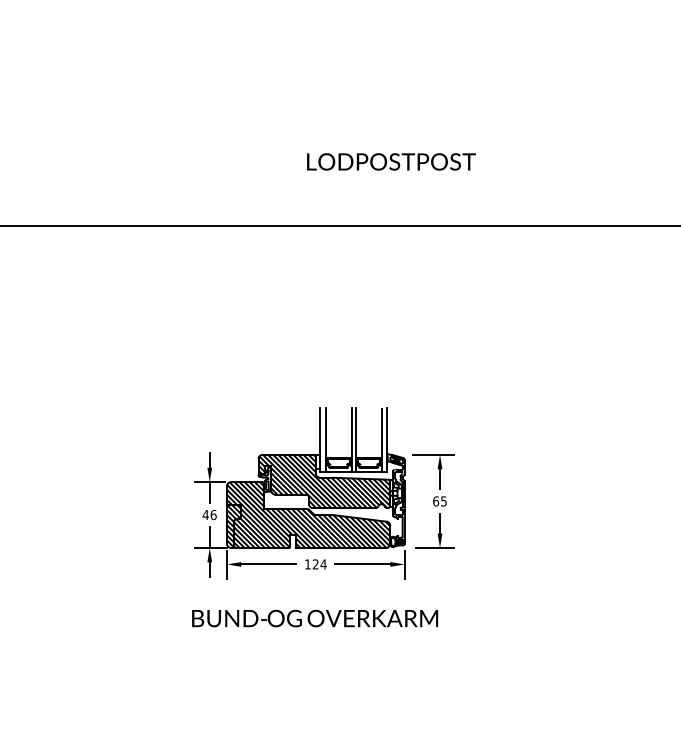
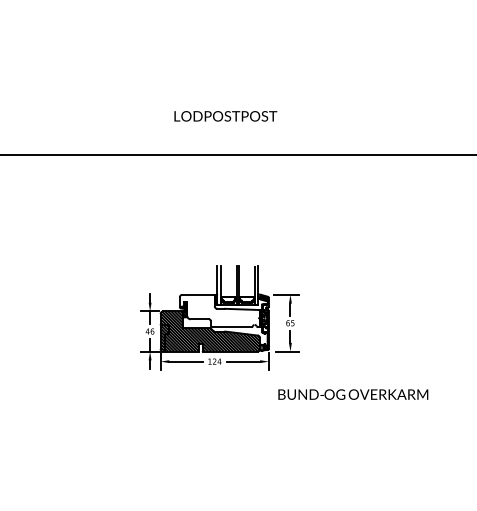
text: (390, 162) -> (225, 116), moved
hatch: (323, 480) -> (219, 310), removed
text: (315, 618) -> (353, 394), moved

